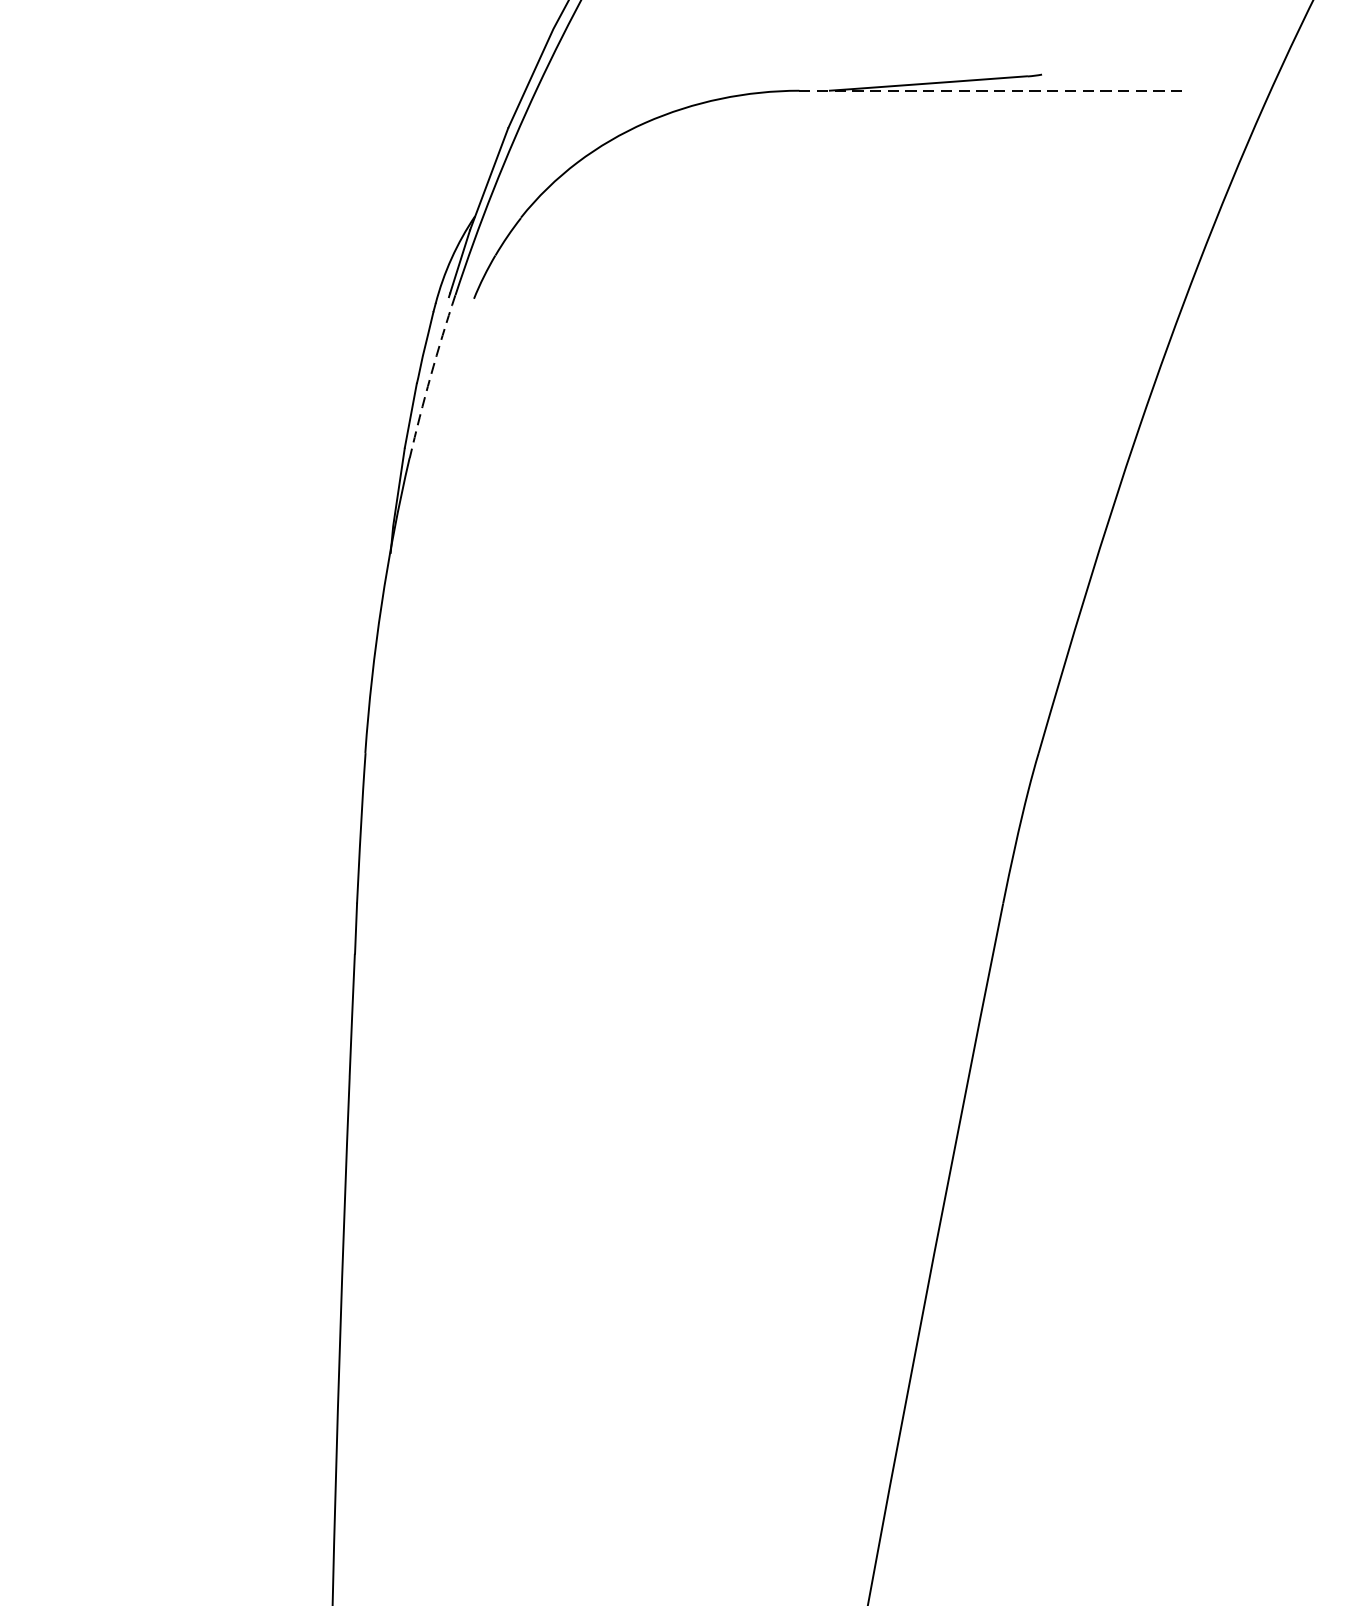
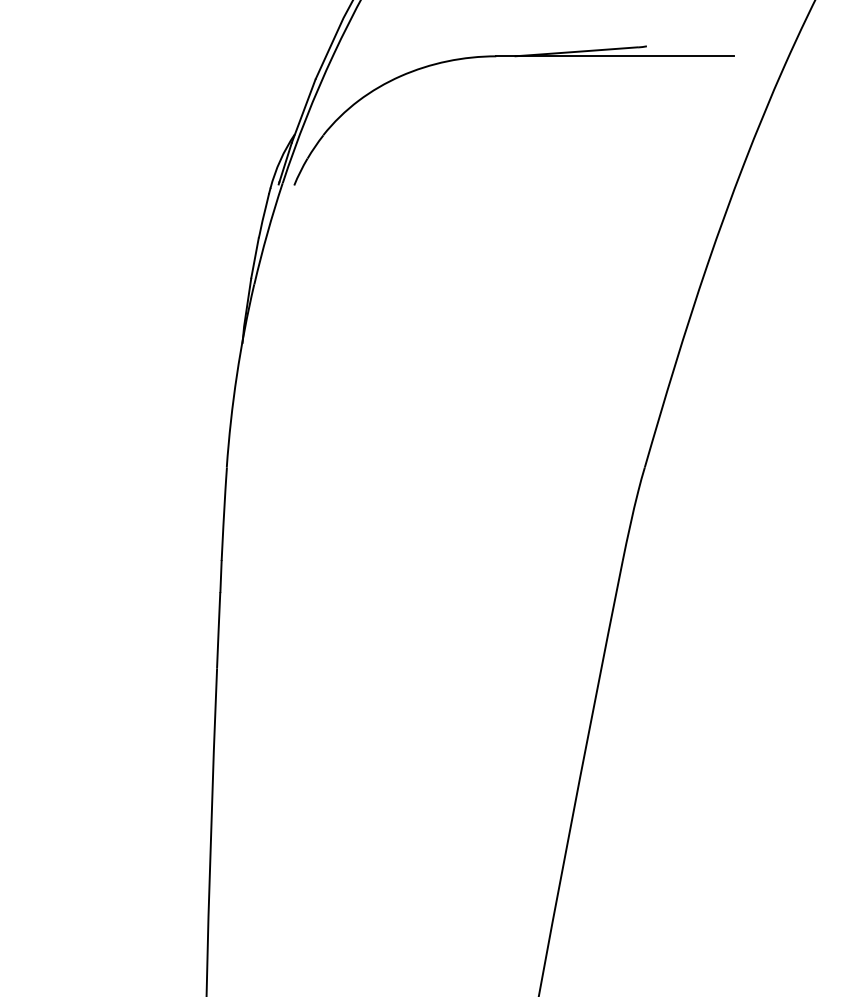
line: (991, 91) -> (615, 56), dashed -> solid
arc: (430, 376) -> (267, 233), dashed -> solid

